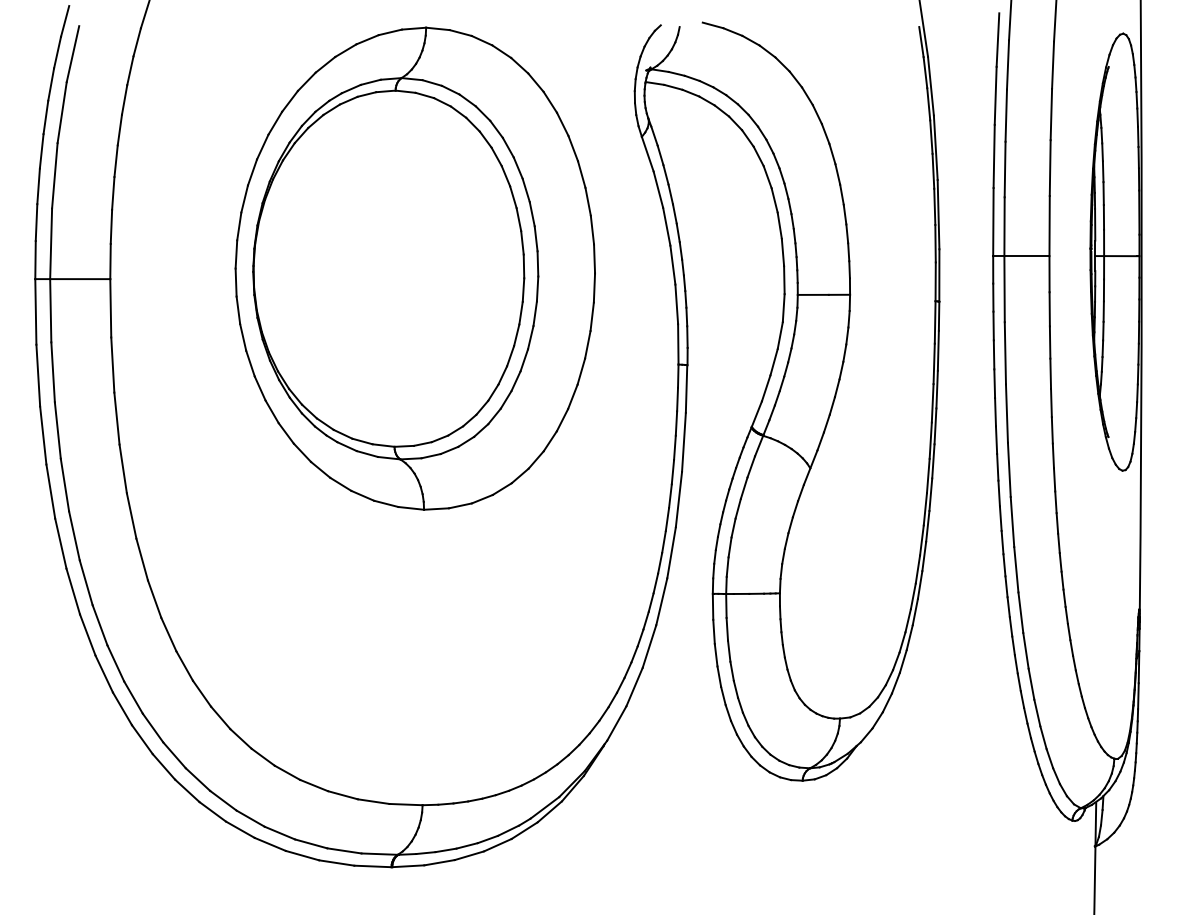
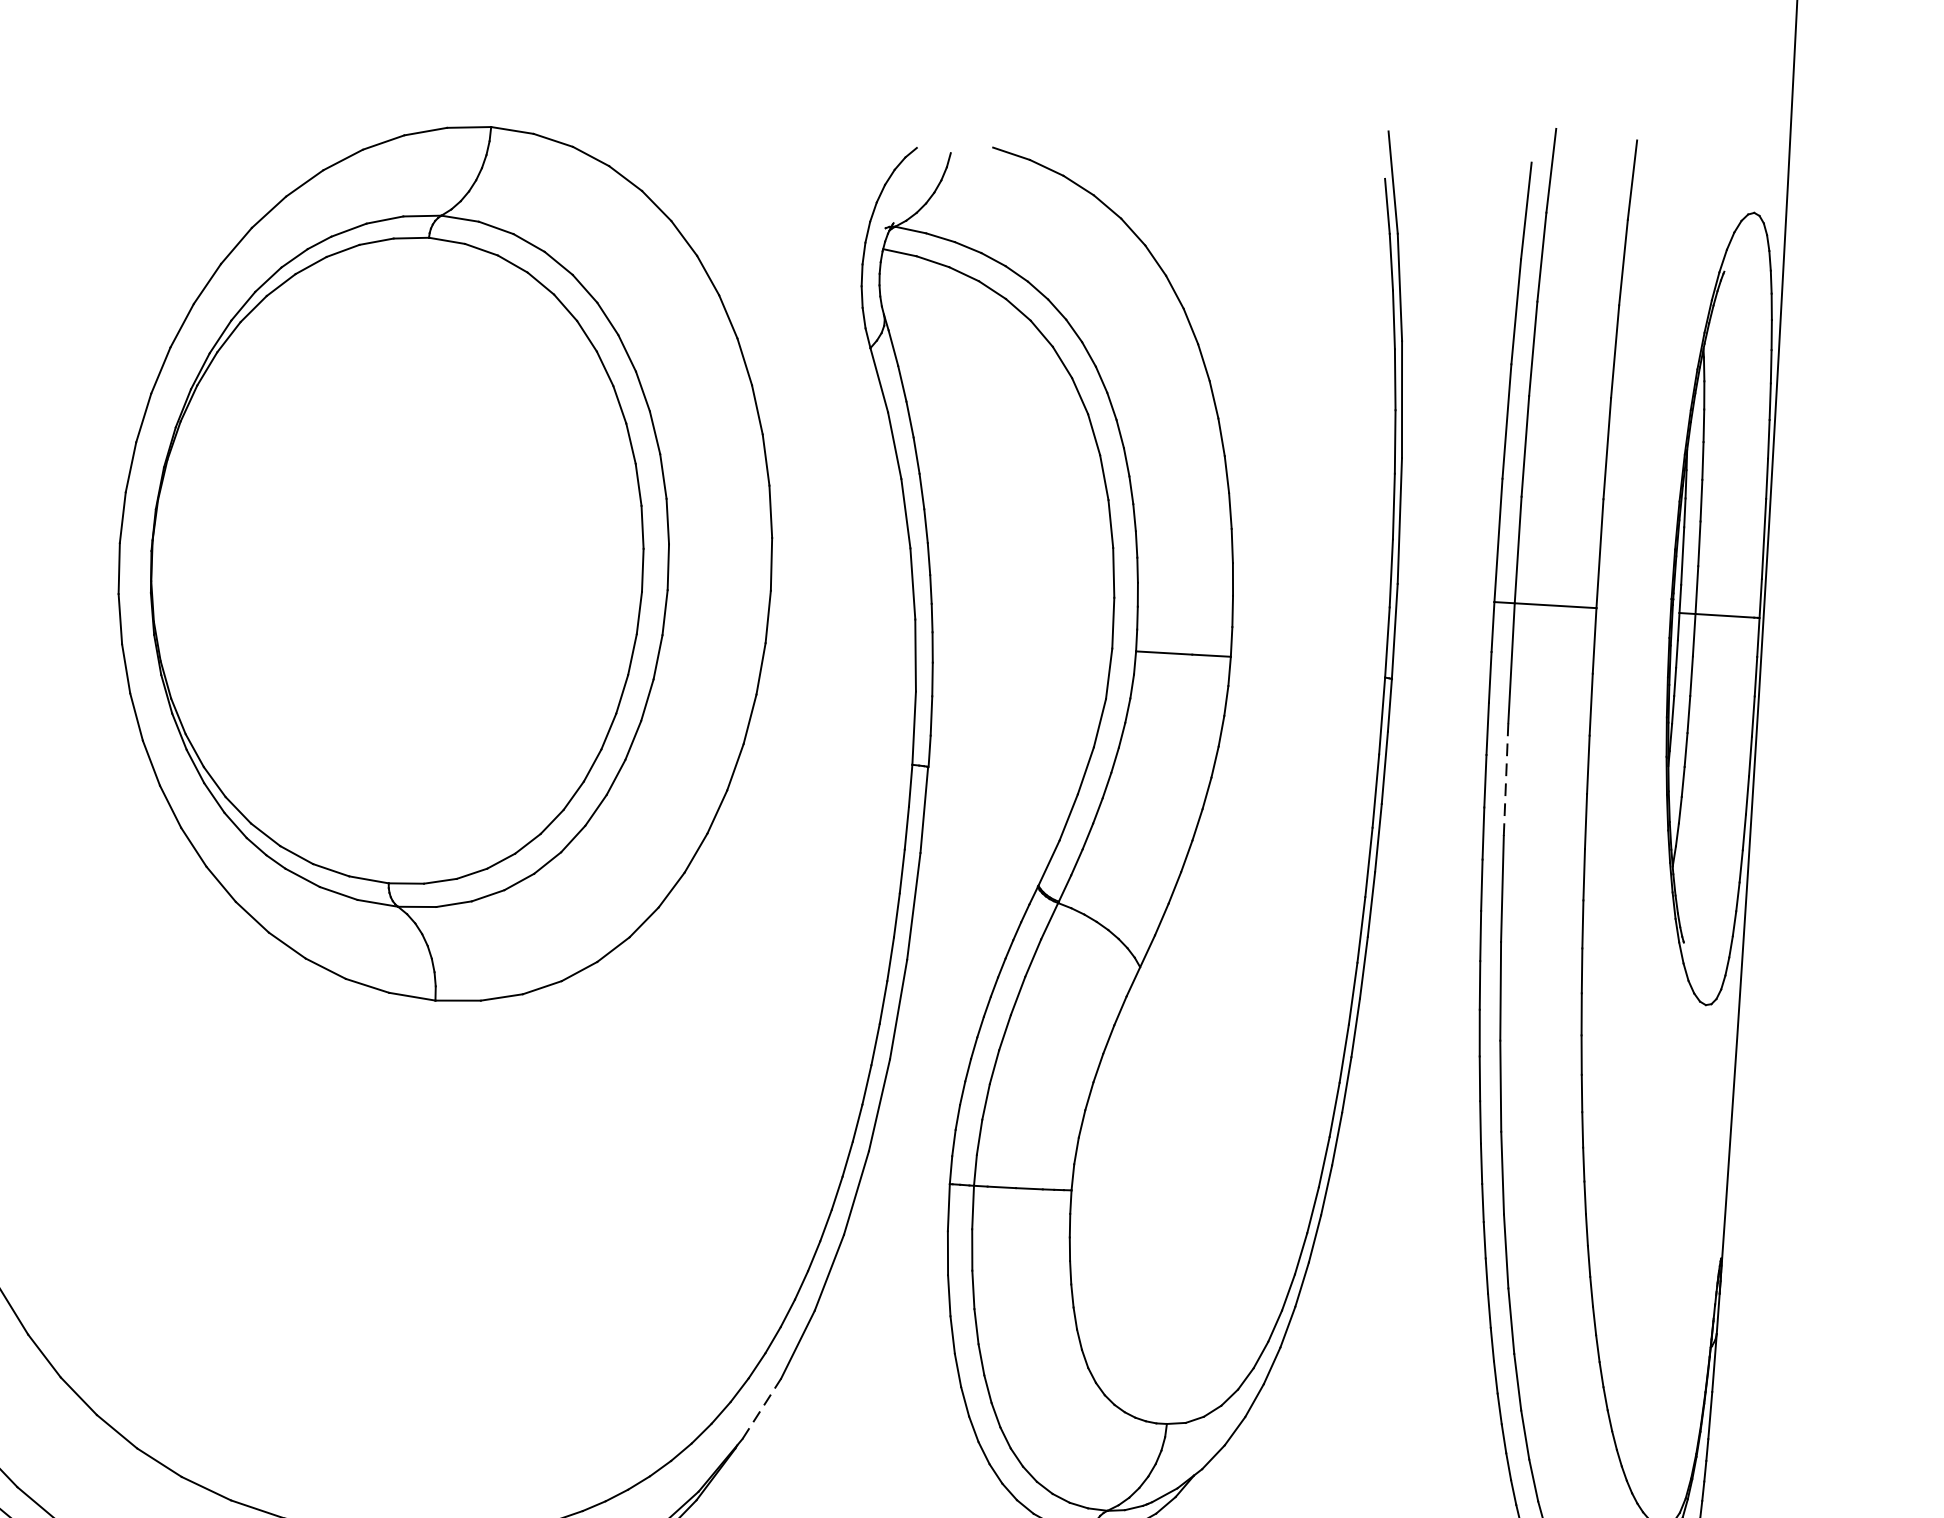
line: (1005, 352) -> (1506, 778), solid -> dashed
line: (616, 723) -> (761, 1408), solid -> dashed

